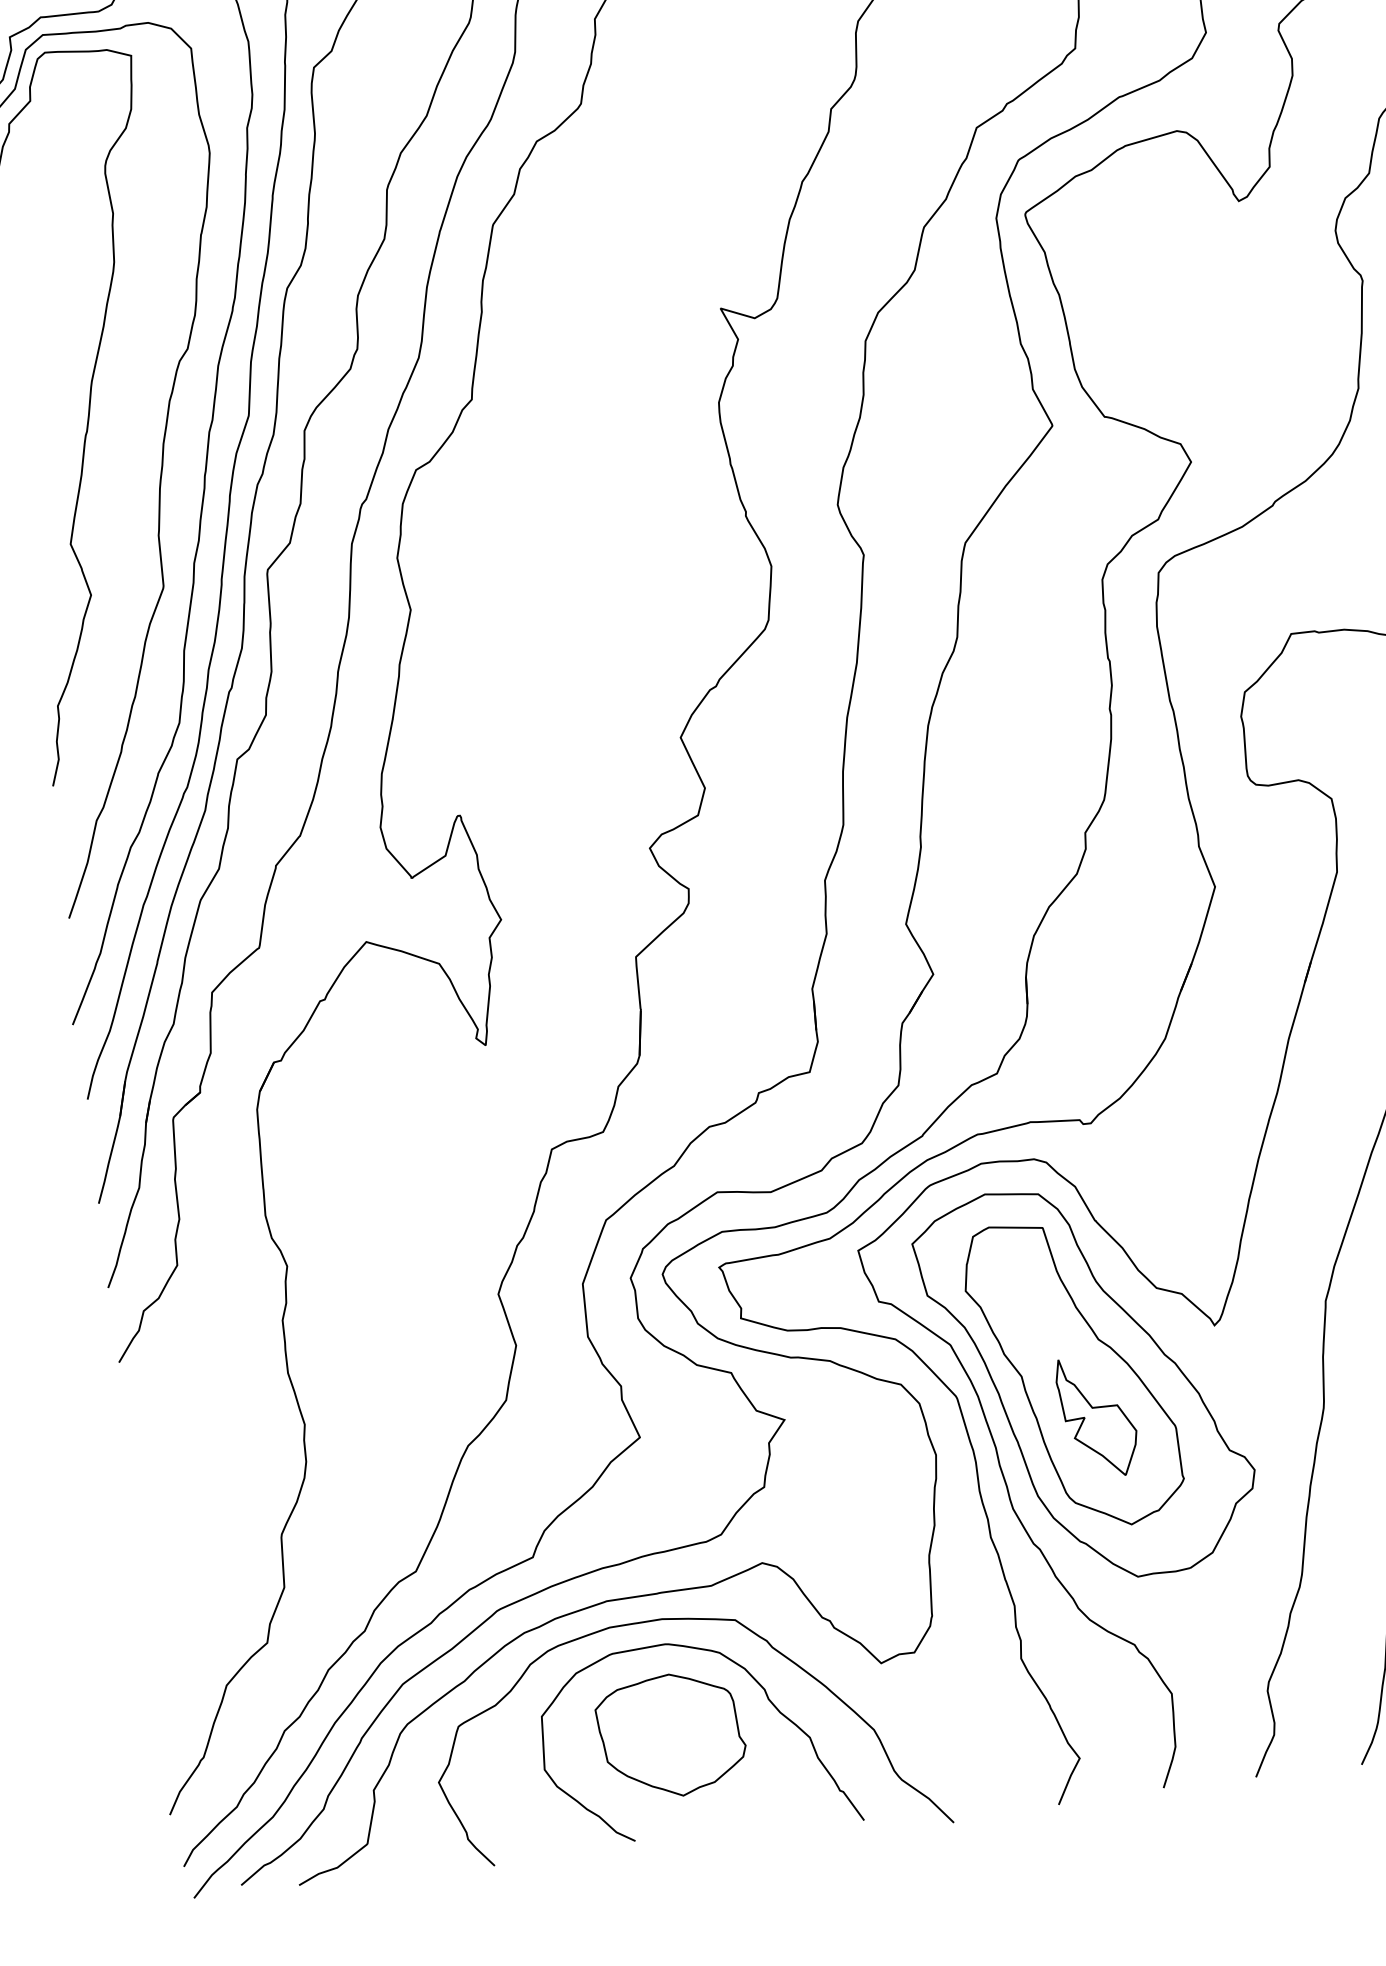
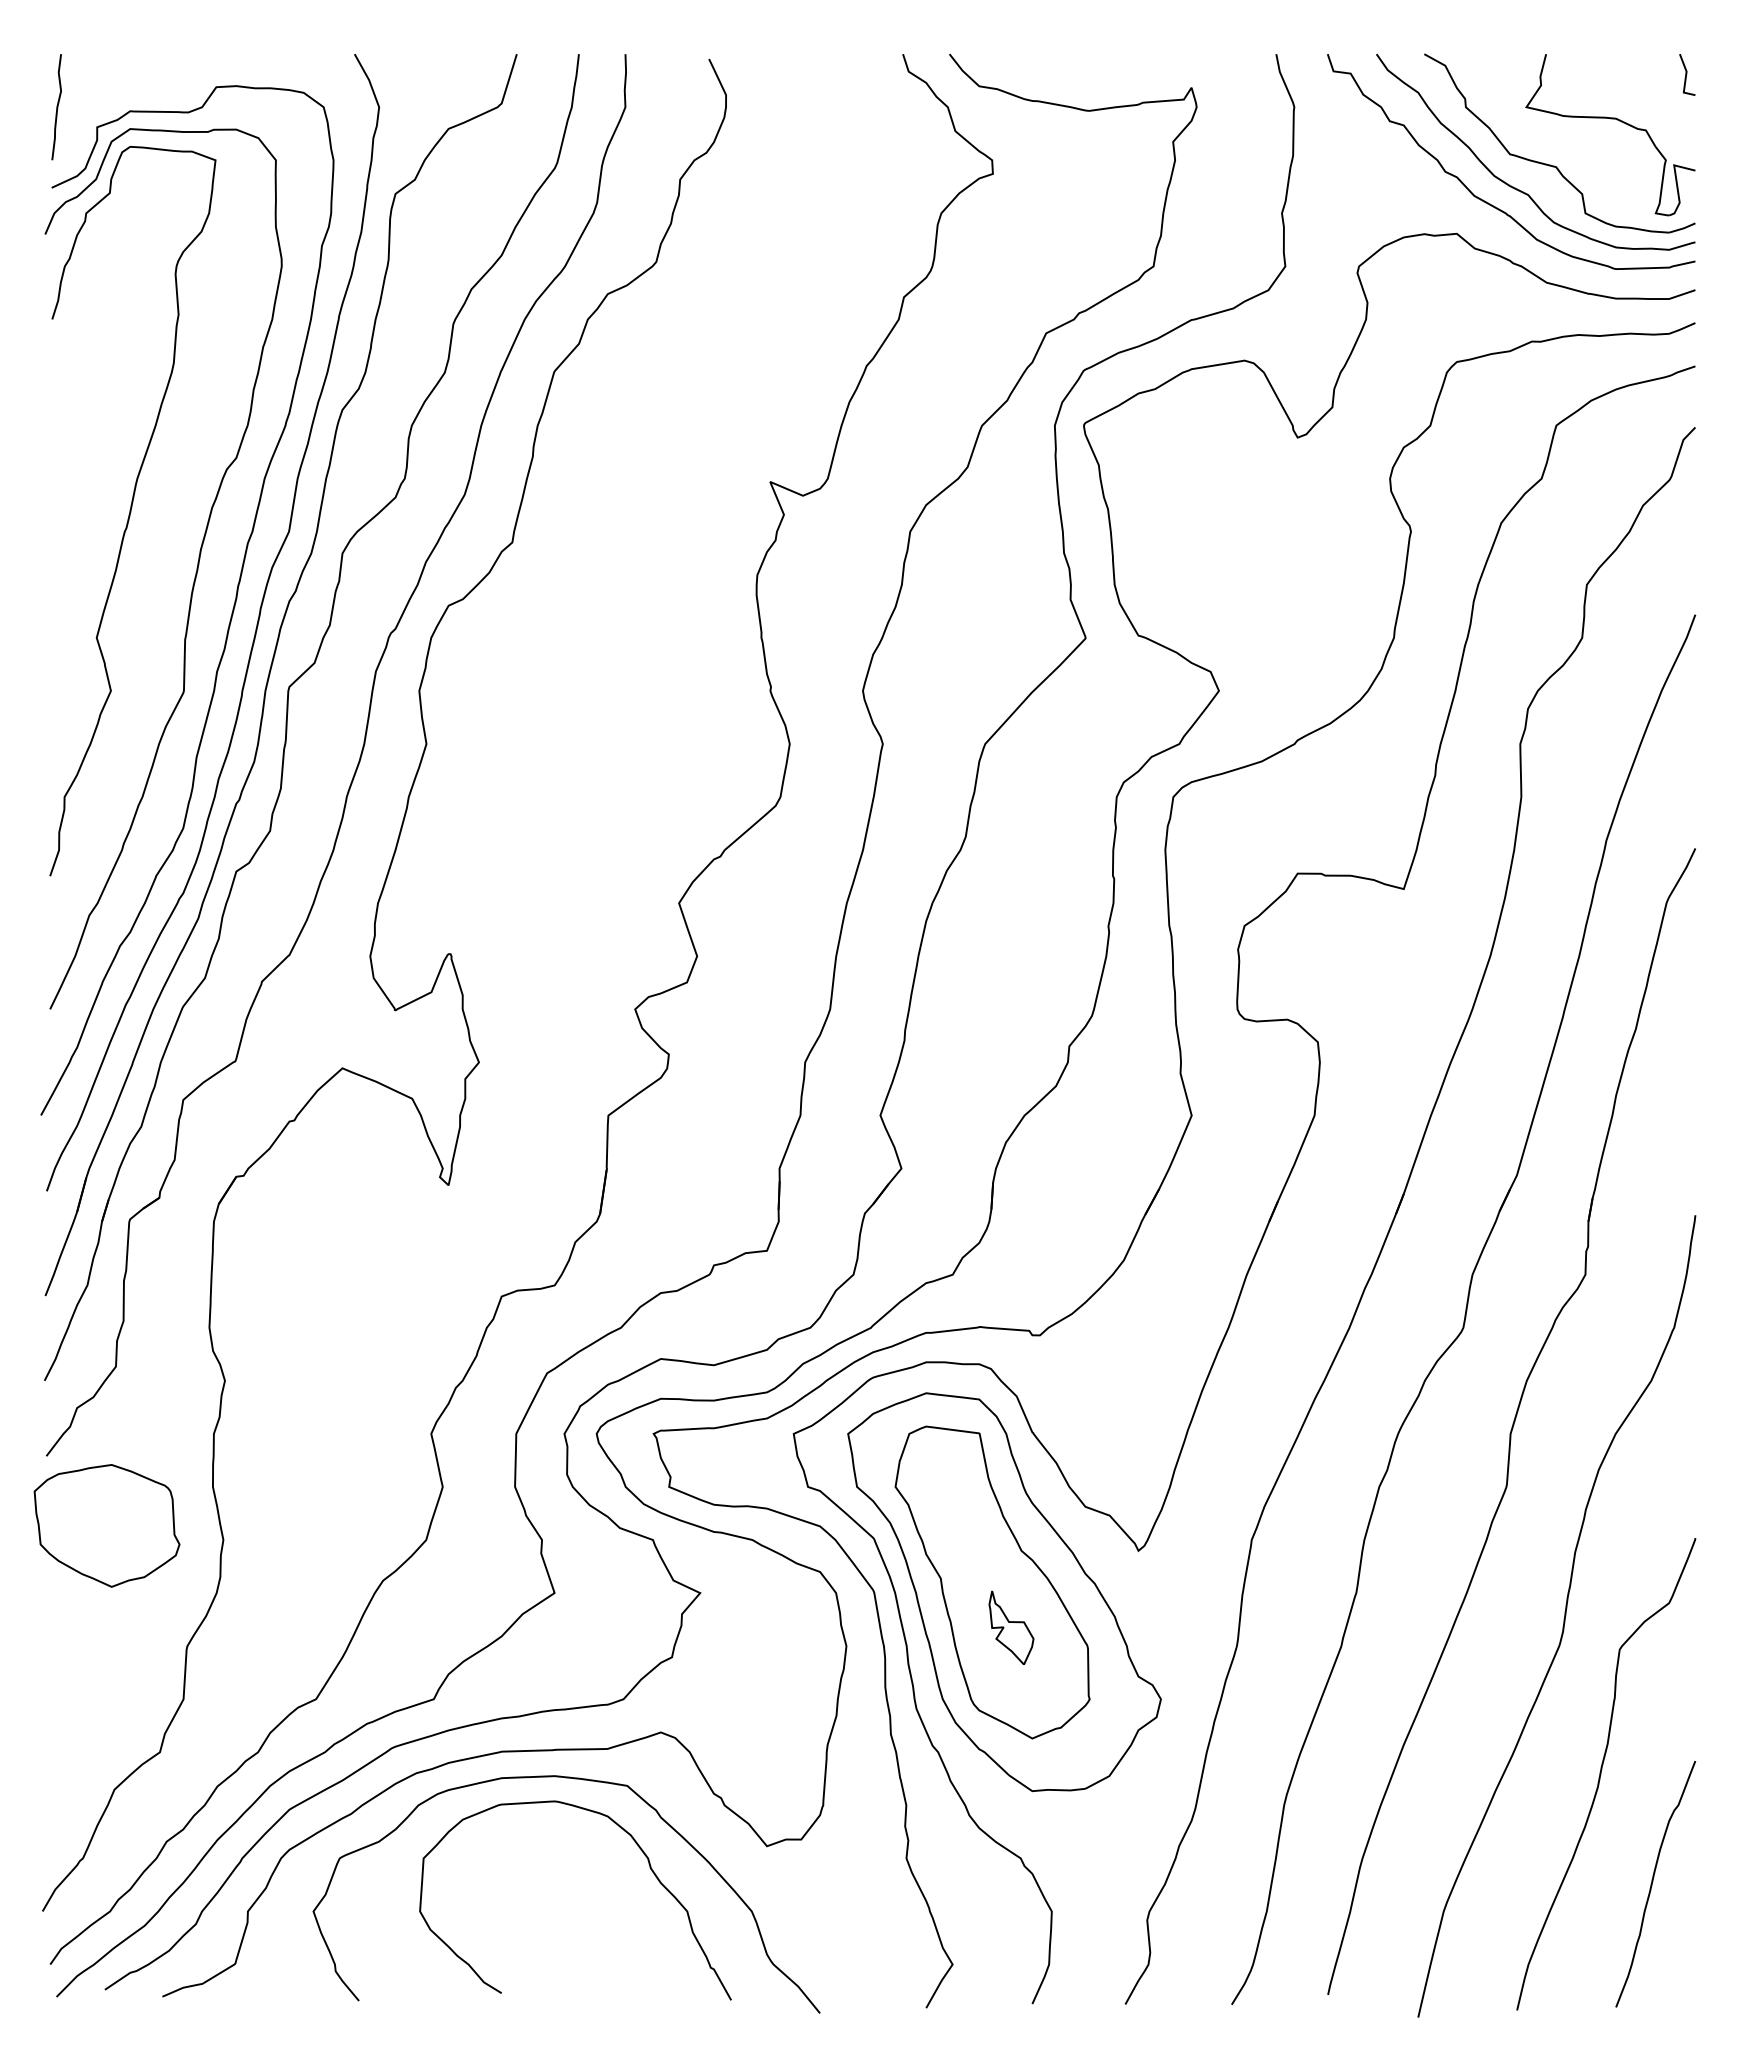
part: (1097, 1416) -> (1011, 1627), size x0.6
part: (670, 1735) -> (106, 1525), moved

